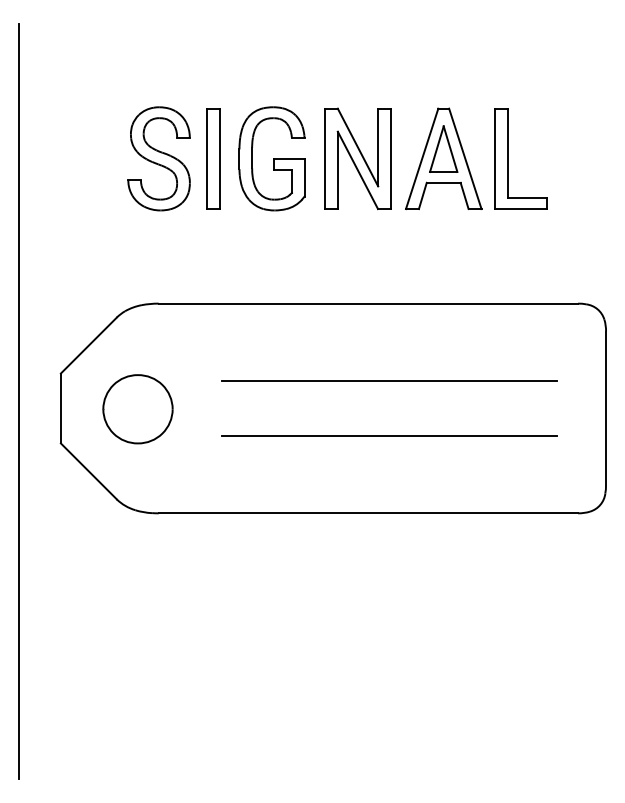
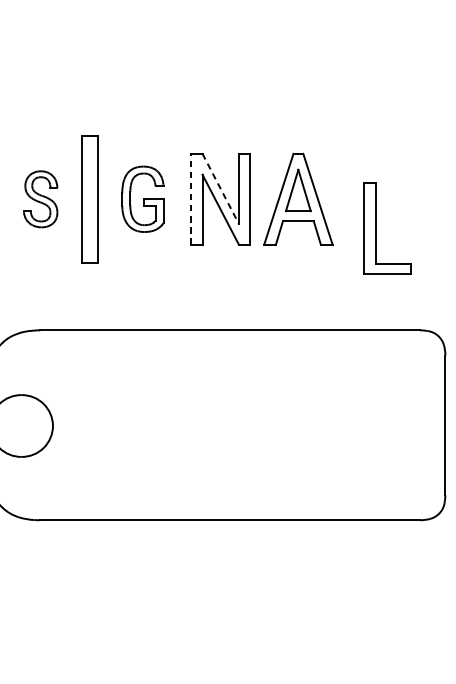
line: (358, 147) -> (221, 188), solid -> dashed
part: (158, 158) -> (40, 198), size x0.6
part: (213, 158) -> (89, 198), size x1.4
part: (271, 158) -> (142, 198), size x0.7
line: (325, 158) -> (191, 198), solid -> dashed
part: (508, 158) -> (376, 227), moved
line: (389, 380) -> (249, 399), removed
line: (389, 436) -> (249, 450), removed

